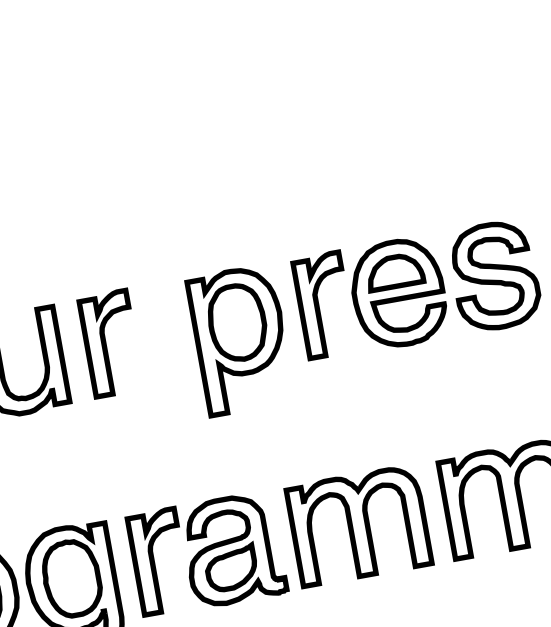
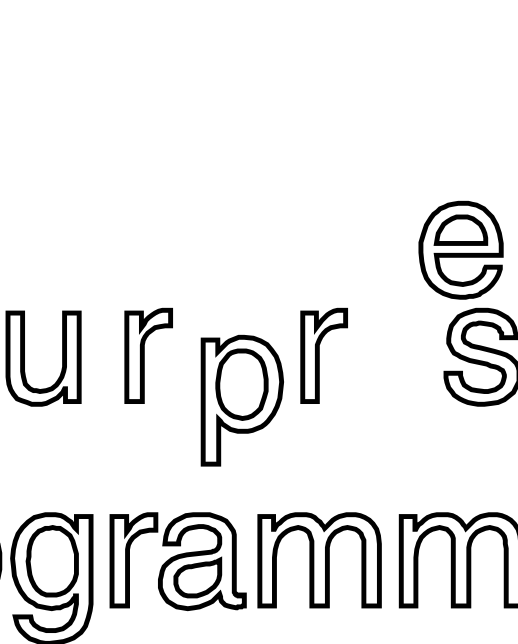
part: (397, 292) -> (460, 249), moved
part: (239, 339) -> (241, 400), moved
part: (110, 343) -> (148, 355), moved

